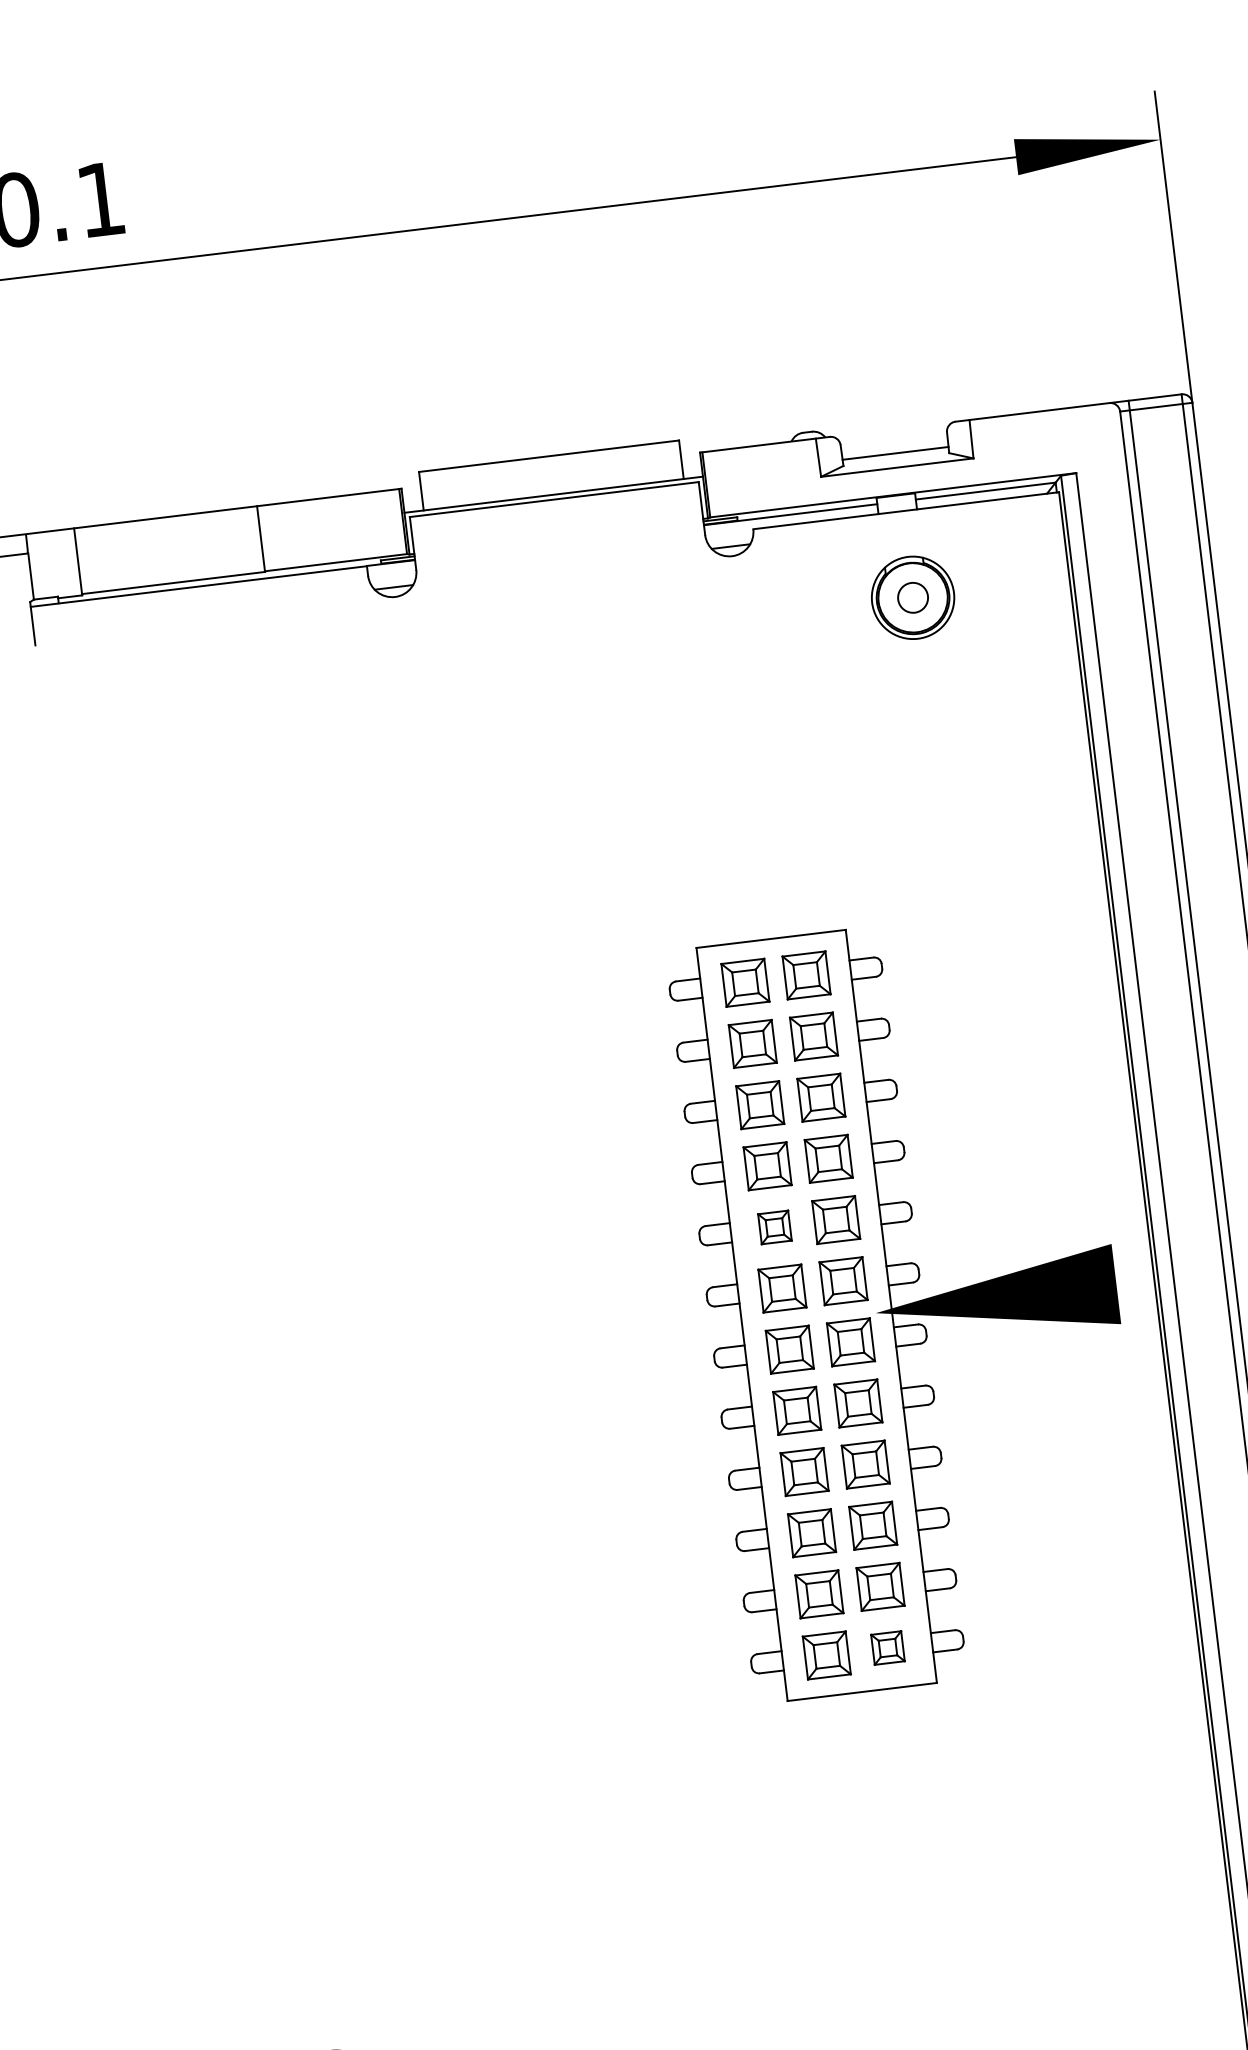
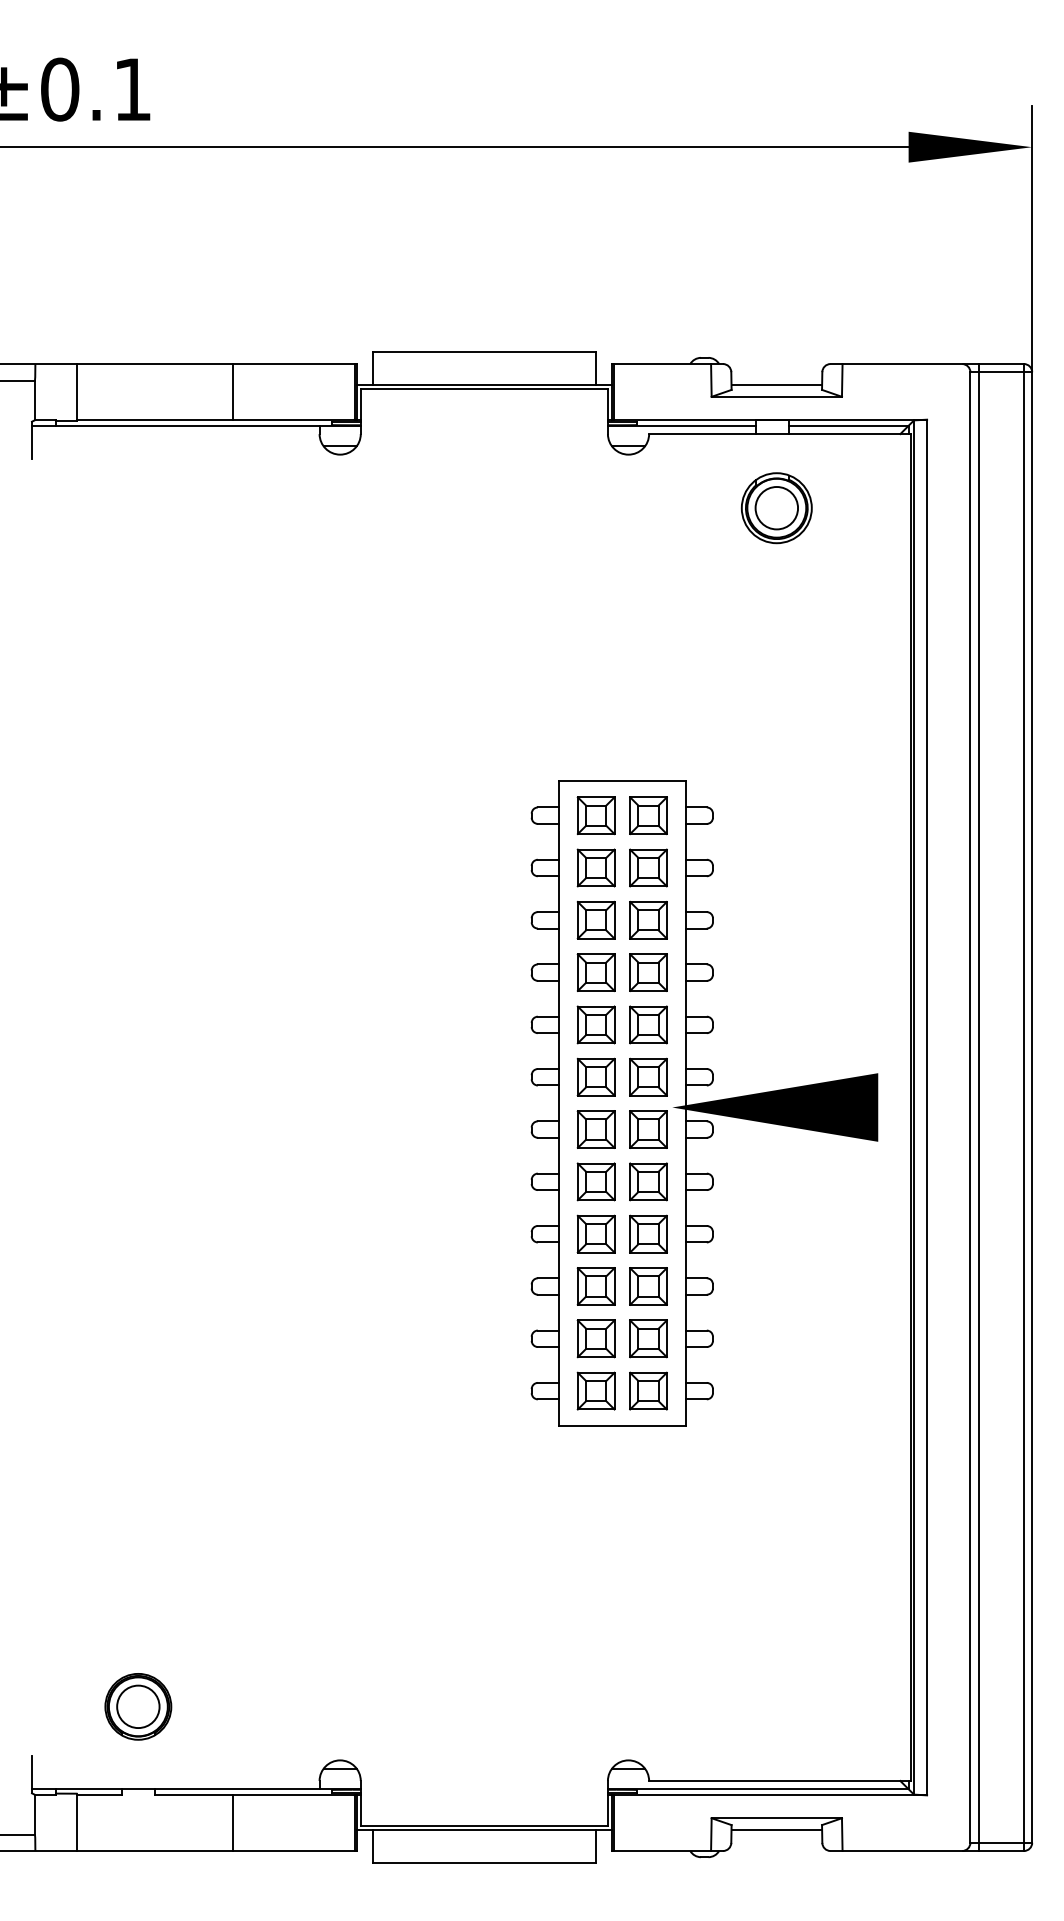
circle: (912, 598) -> (776, 508), size x1.67
part: (774, 1227) -> (595, 1024), size x1.43
part: (887, 1647) -> (648, 1390), size x1.43

